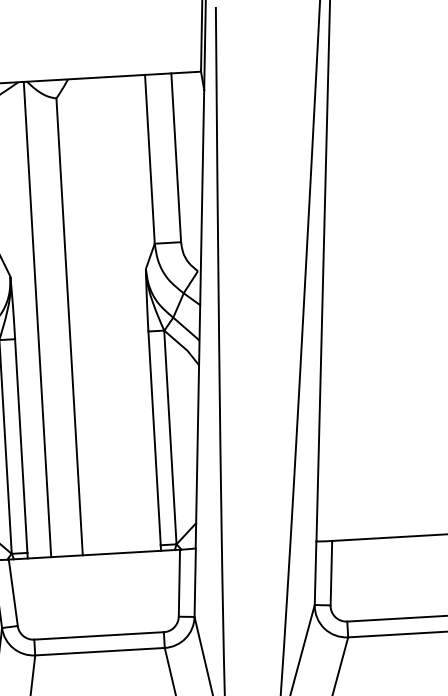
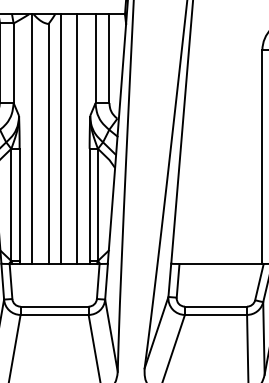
line: (124, 313) -> (77, 138), added
line: (91, 315) -> (60, 138), added

